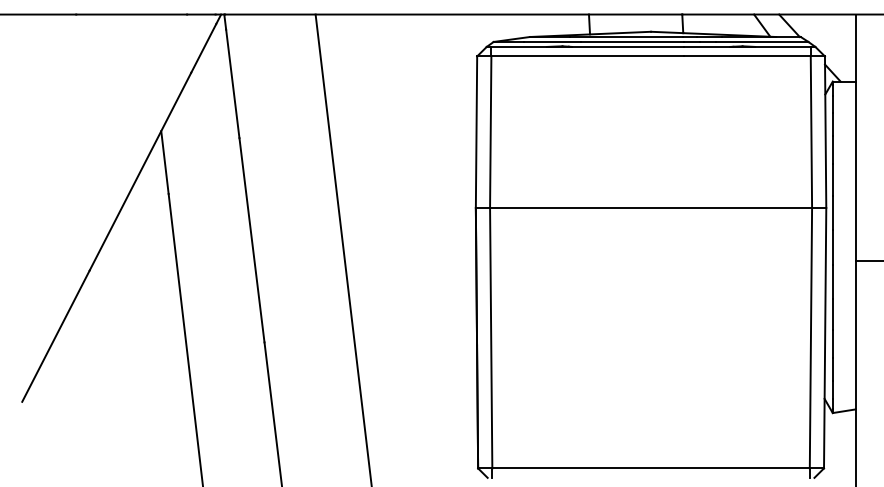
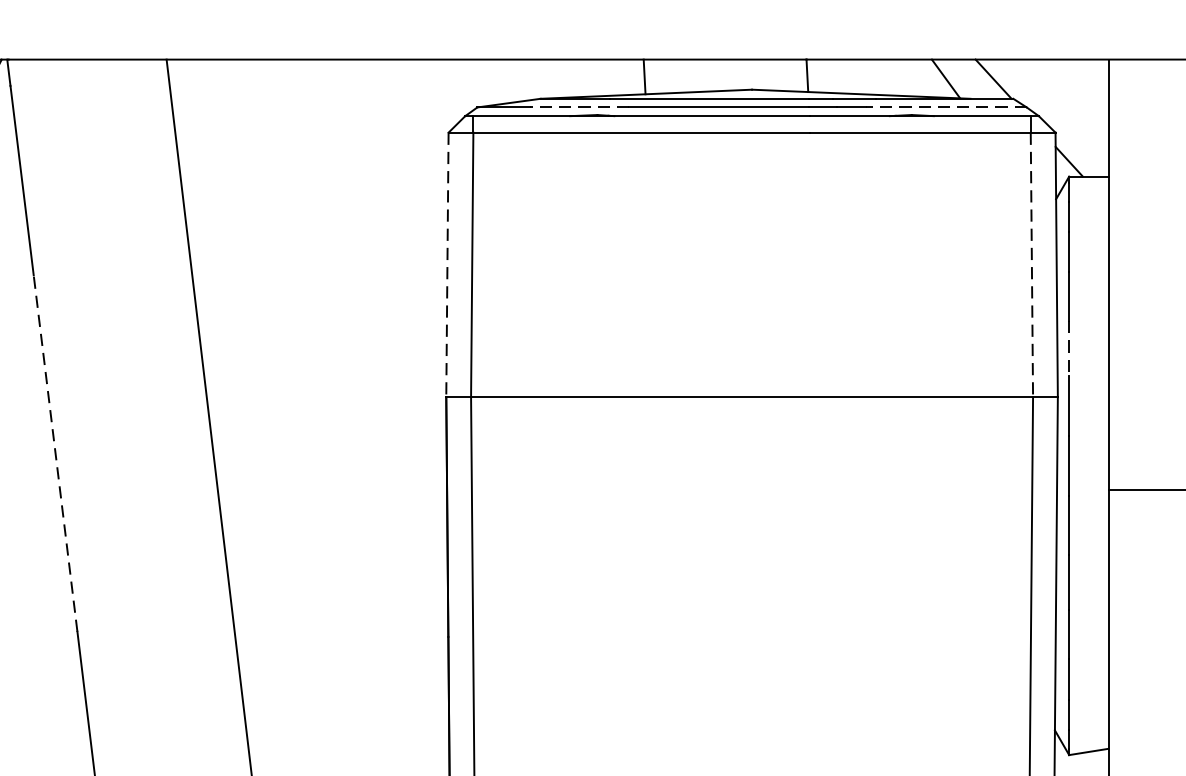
line: (551, 41) -> (578, 106), solid -> dashed
line: (761, 41) -> (944, 106), solid -> dashed
line: (476, 132) -> (447, 265), solid -> dashed
line: (811, 132) -> (1032, 265), solid -> dashed
line: (832, 180) -> (1068, 349), solid -> dashed
line: (251, 240) -> (54, 453), solid -> dashed

